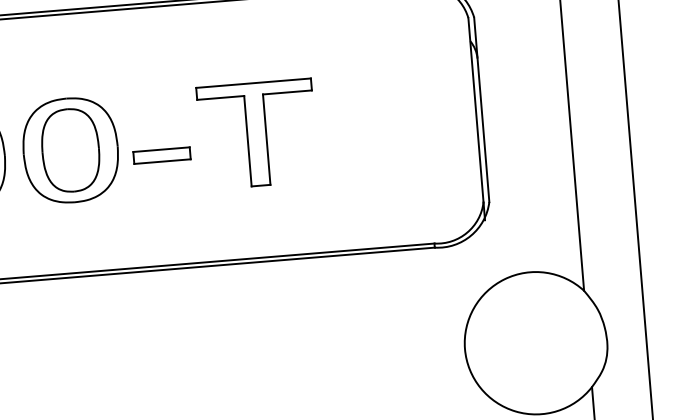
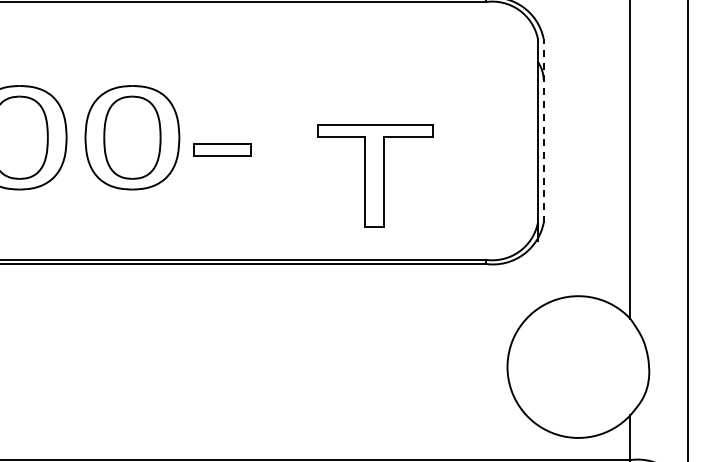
line: (481, 109) -> (543, 130), solid -> dashed
part: (257, 133) -> (375, 175), moved

